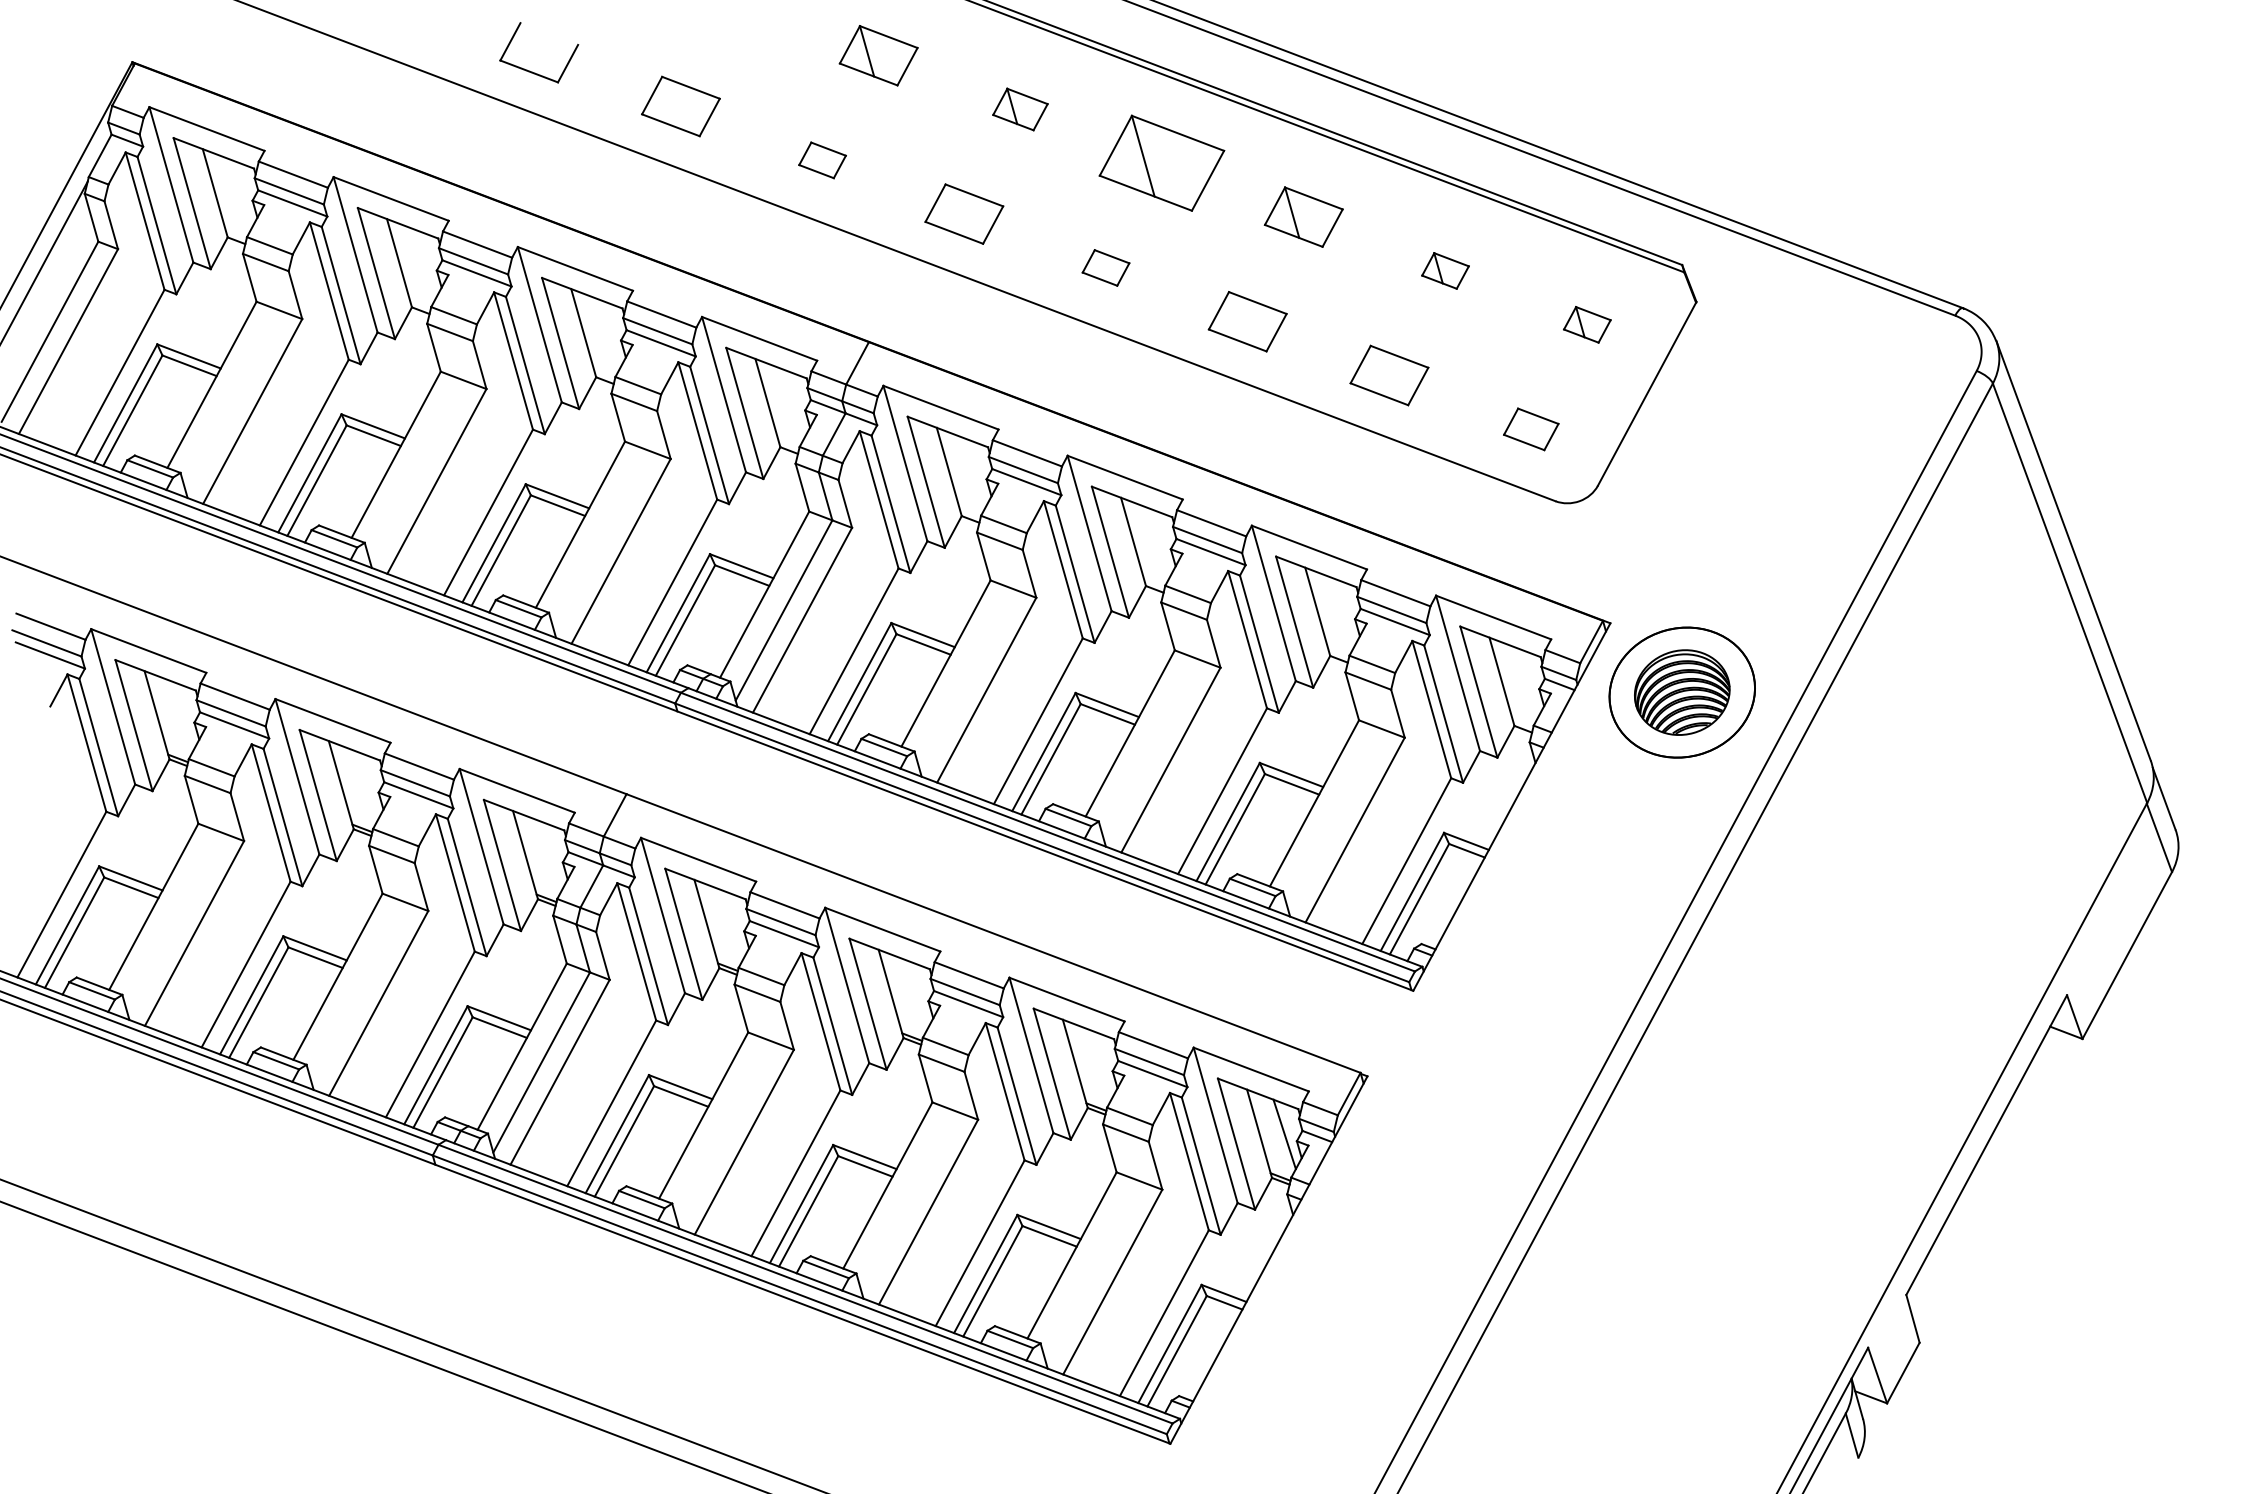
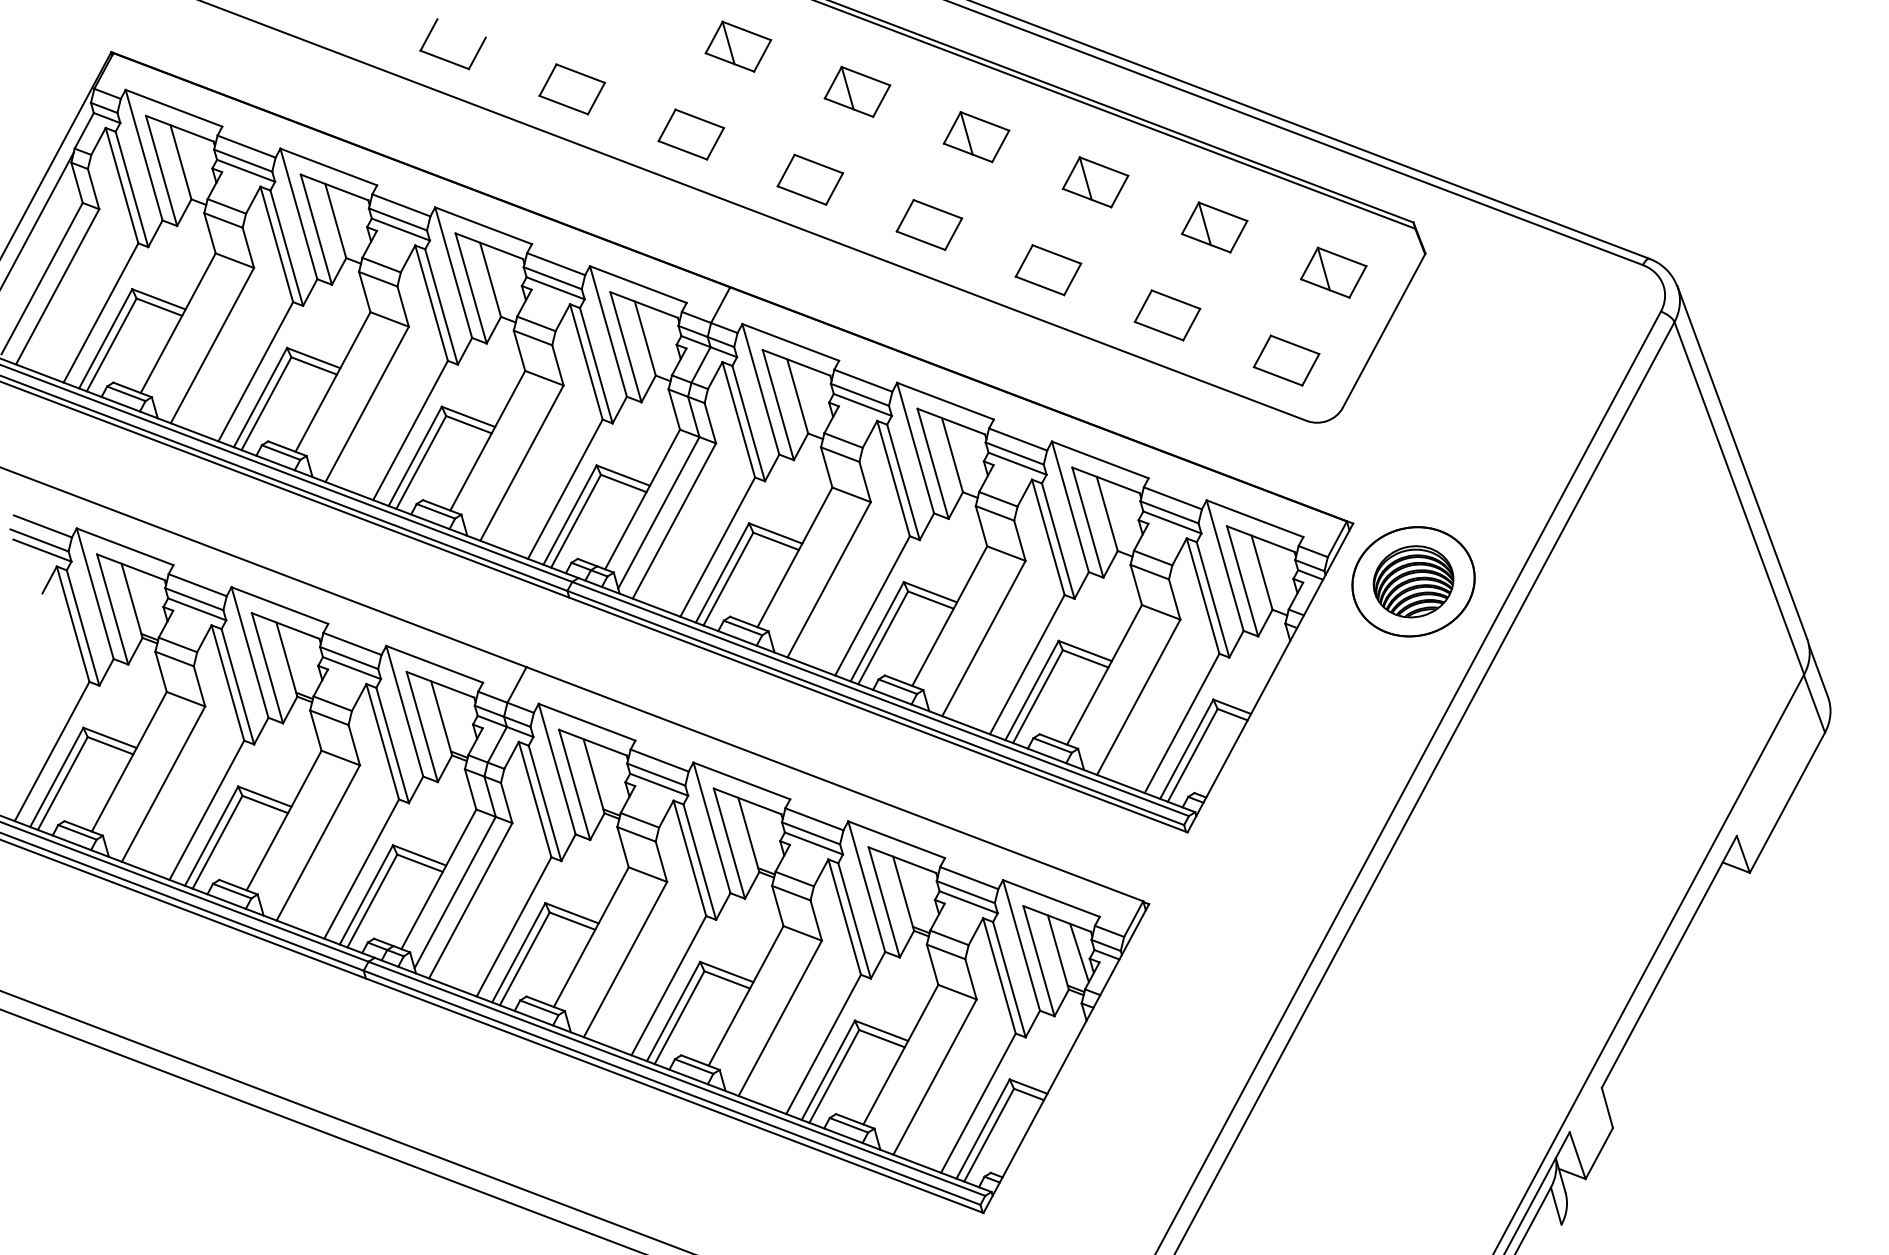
part: (1020, 109) -> (857, 91), size x1.43
part: (822, 160) -> (691, 134), size x1.67
part: (1162, 163) -> (976, 137), size x0.62
part: (1105, 267) -> (928, 224), size x1.67
part: (1445, 270) -> (1214, 227), size x1.67
part: (1587, 324) -> (1333, 272), size x1.67
part: (1531, 429) -> (1286, 360), size x1.43

